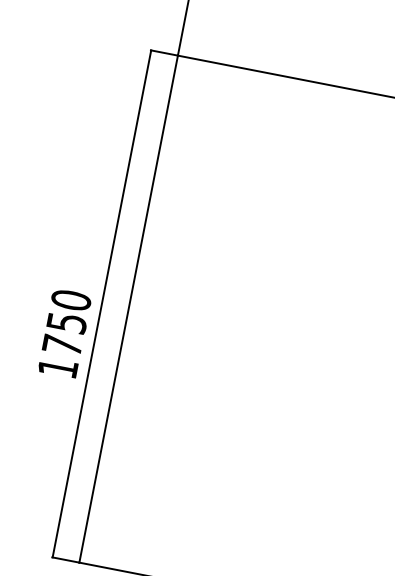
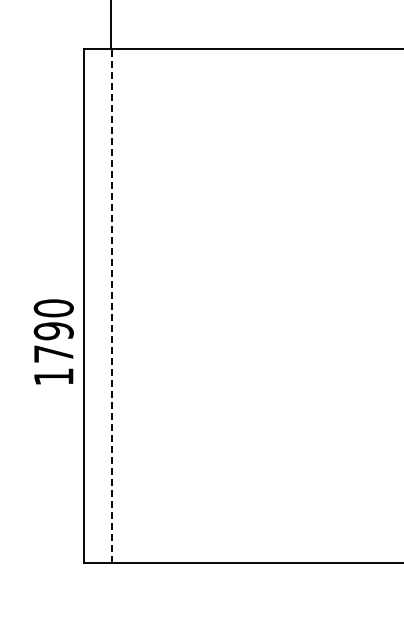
line: (128, 309) -> (111, 306), solid -> dashed
text: (66, 323) -> (53, 331), 1750 -> 1790

